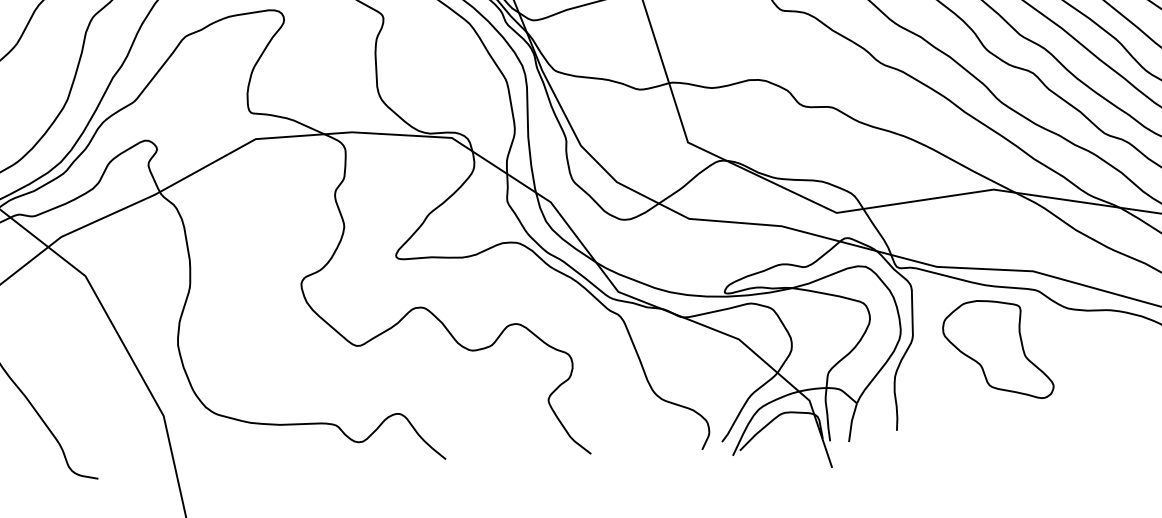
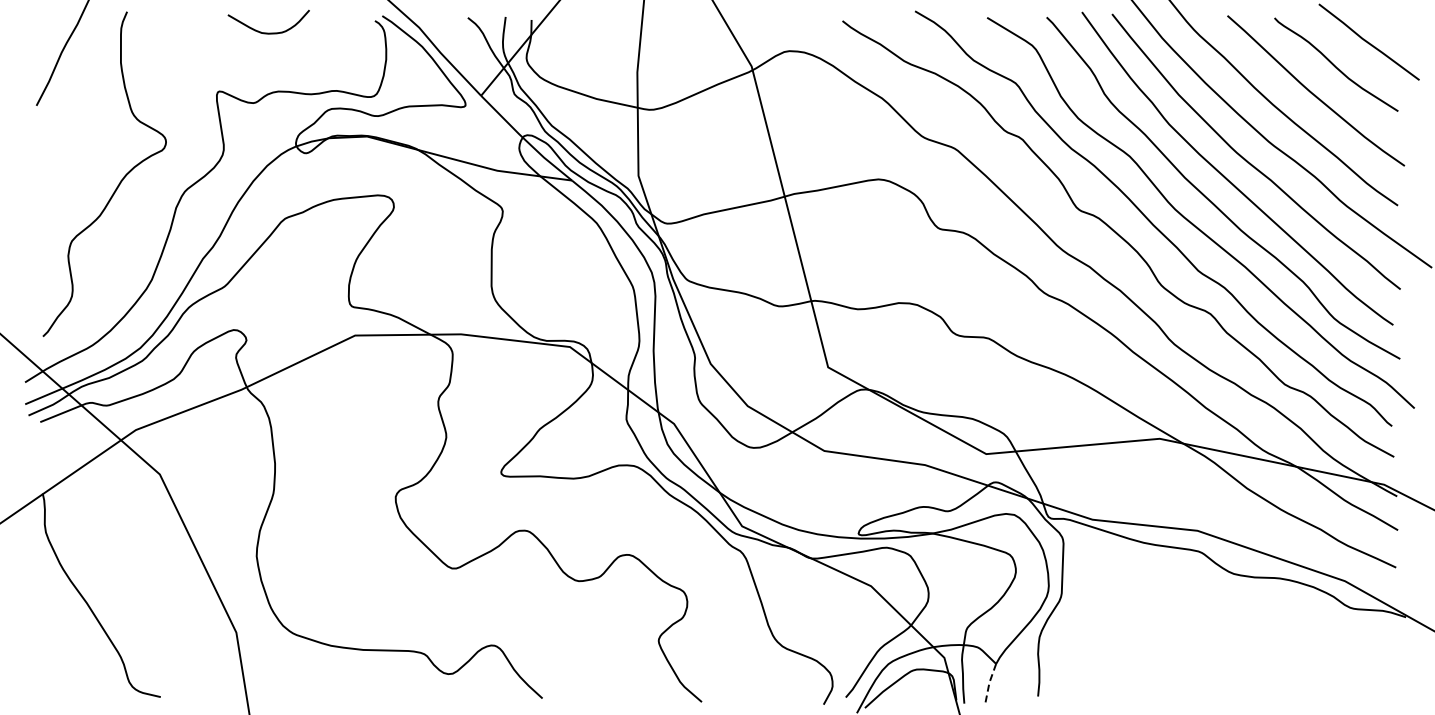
part: (997, 349) -> (1153, 614), removed
line: (852, 422) -> (989, 684), solid -> dashed

